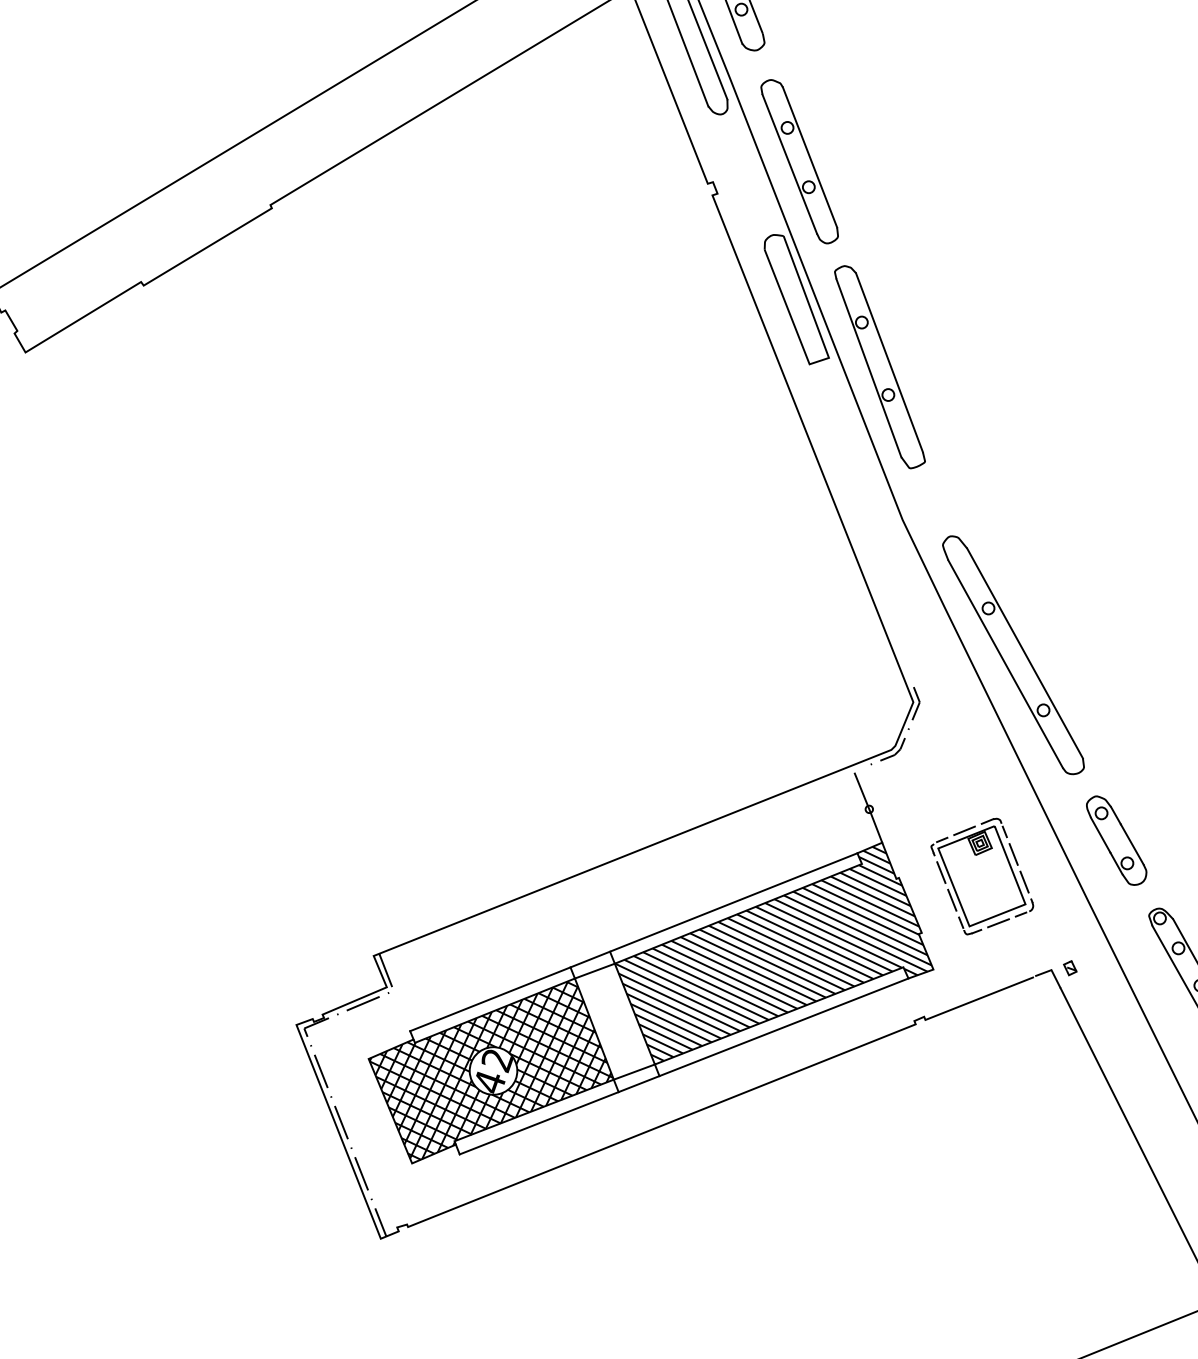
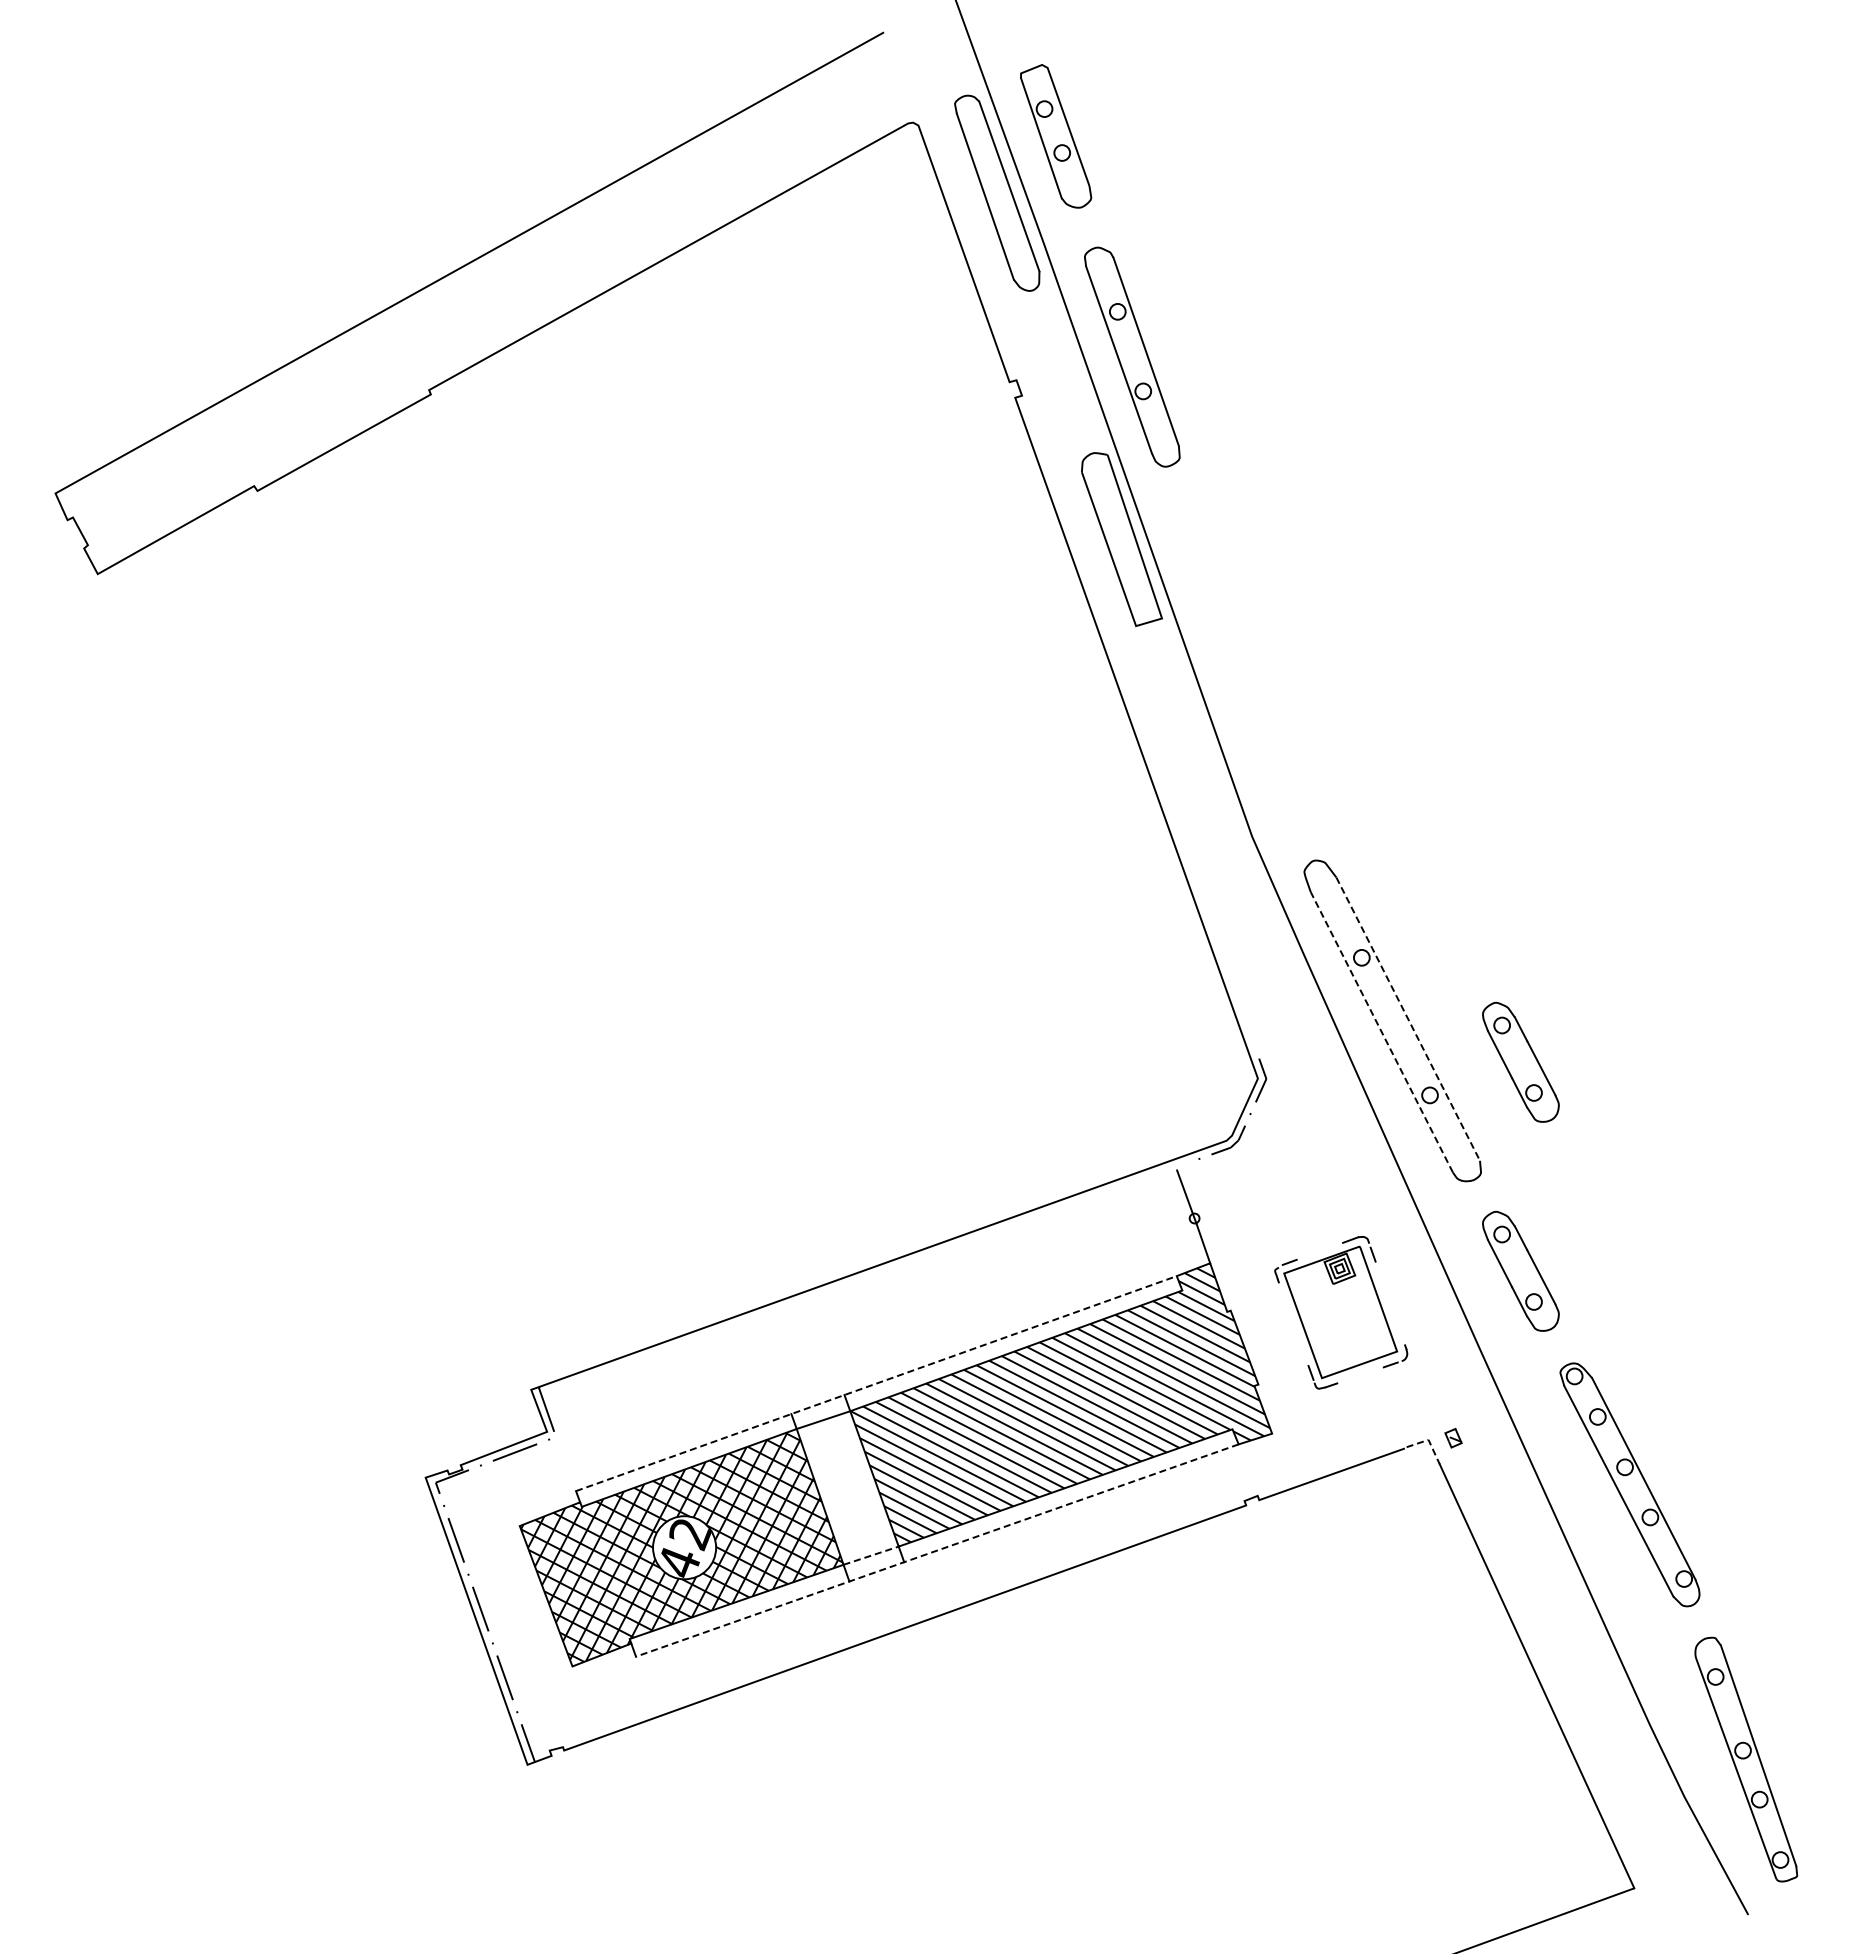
part: (880, 366) -> (1229, 632), removed
line: (1025, 653) -> (1408, 1019), solid -> dashed
line: (1005, 663) -> (1381, 1031), solid -> dashed
part: (1110, 682) -> (1520, 1061), added
line: (964, 830) -> (1319, 1251), removed
line: (1013, 854) -> (1383, 1284), removed
line: (941, 872) -> (1287, 1305), removed
line: (1024, 881) -> (1396, 1321), removed
line: (952, 900) -> (1300, 1342), removed
line: (998, 923) -> (1360, 1375), removed
line: (633, 942) -> (876, 1383), solid -> dashed
line: (1051, 970) -> (1428, 1440), solid -> dashed
line: (684, 1066) -> (937, 1550), solid -> dashed
line: (634, 1071) -> (871, 1555), solid -> dashed

